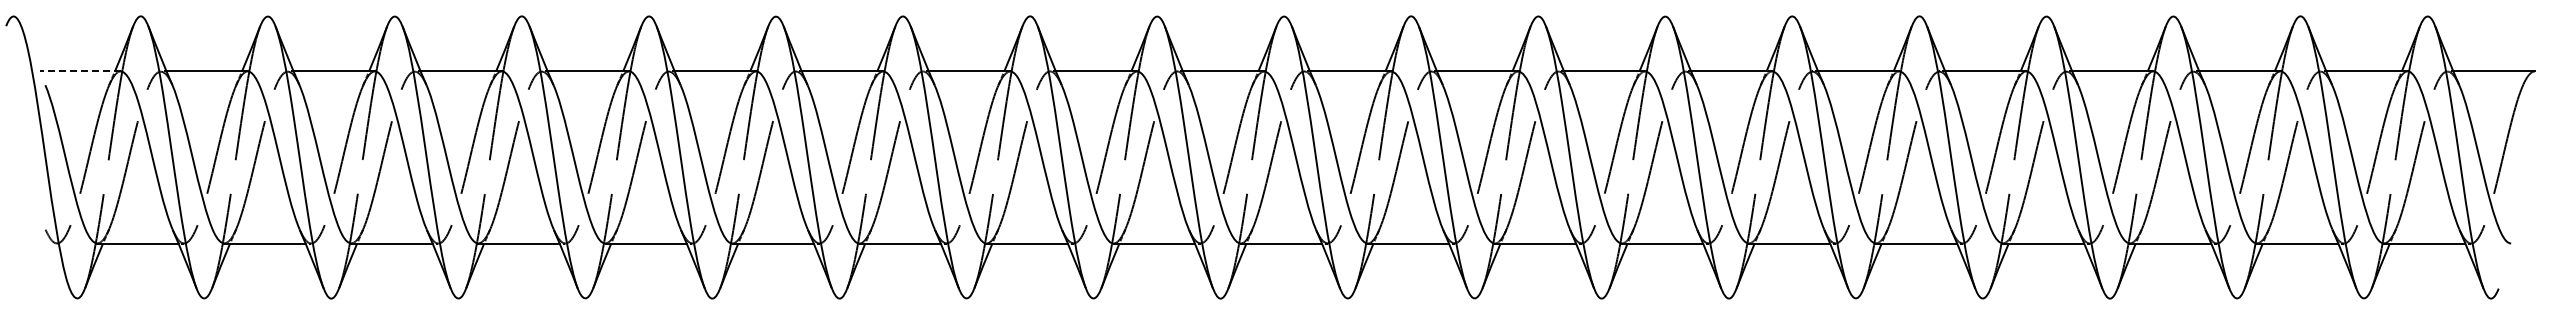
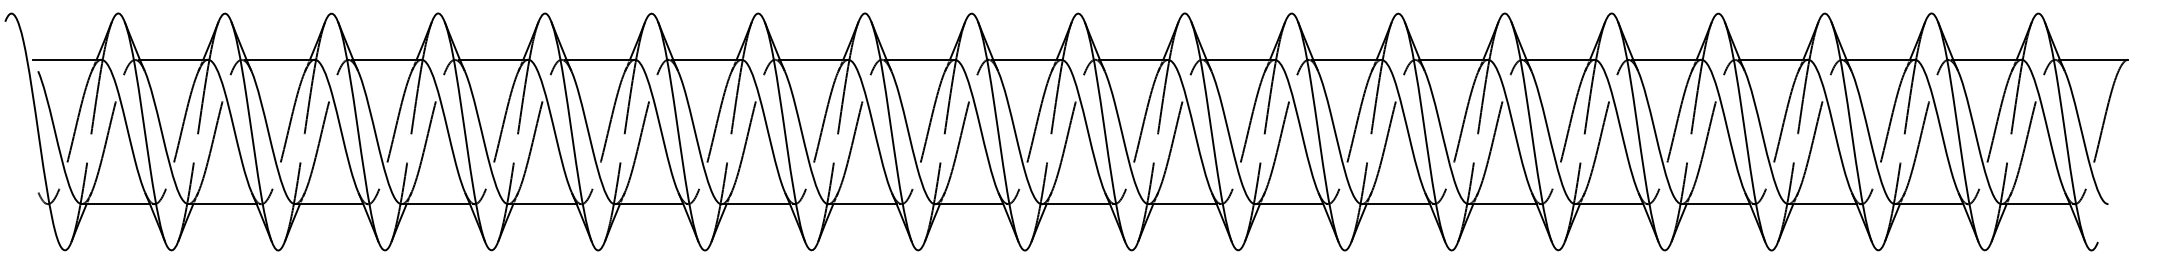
line: (80, 71) -> (67, 59), dashed -> solid

